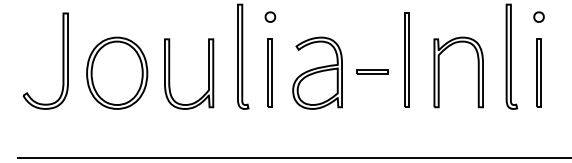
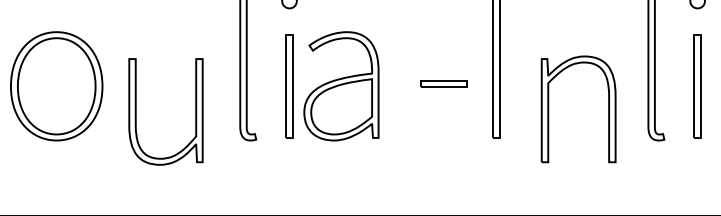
part: (317, 72) -> (341, 85), moved
part: (439, 72) -> (549, 109), moved
part: (170, 73) -> (137, 110), moved

